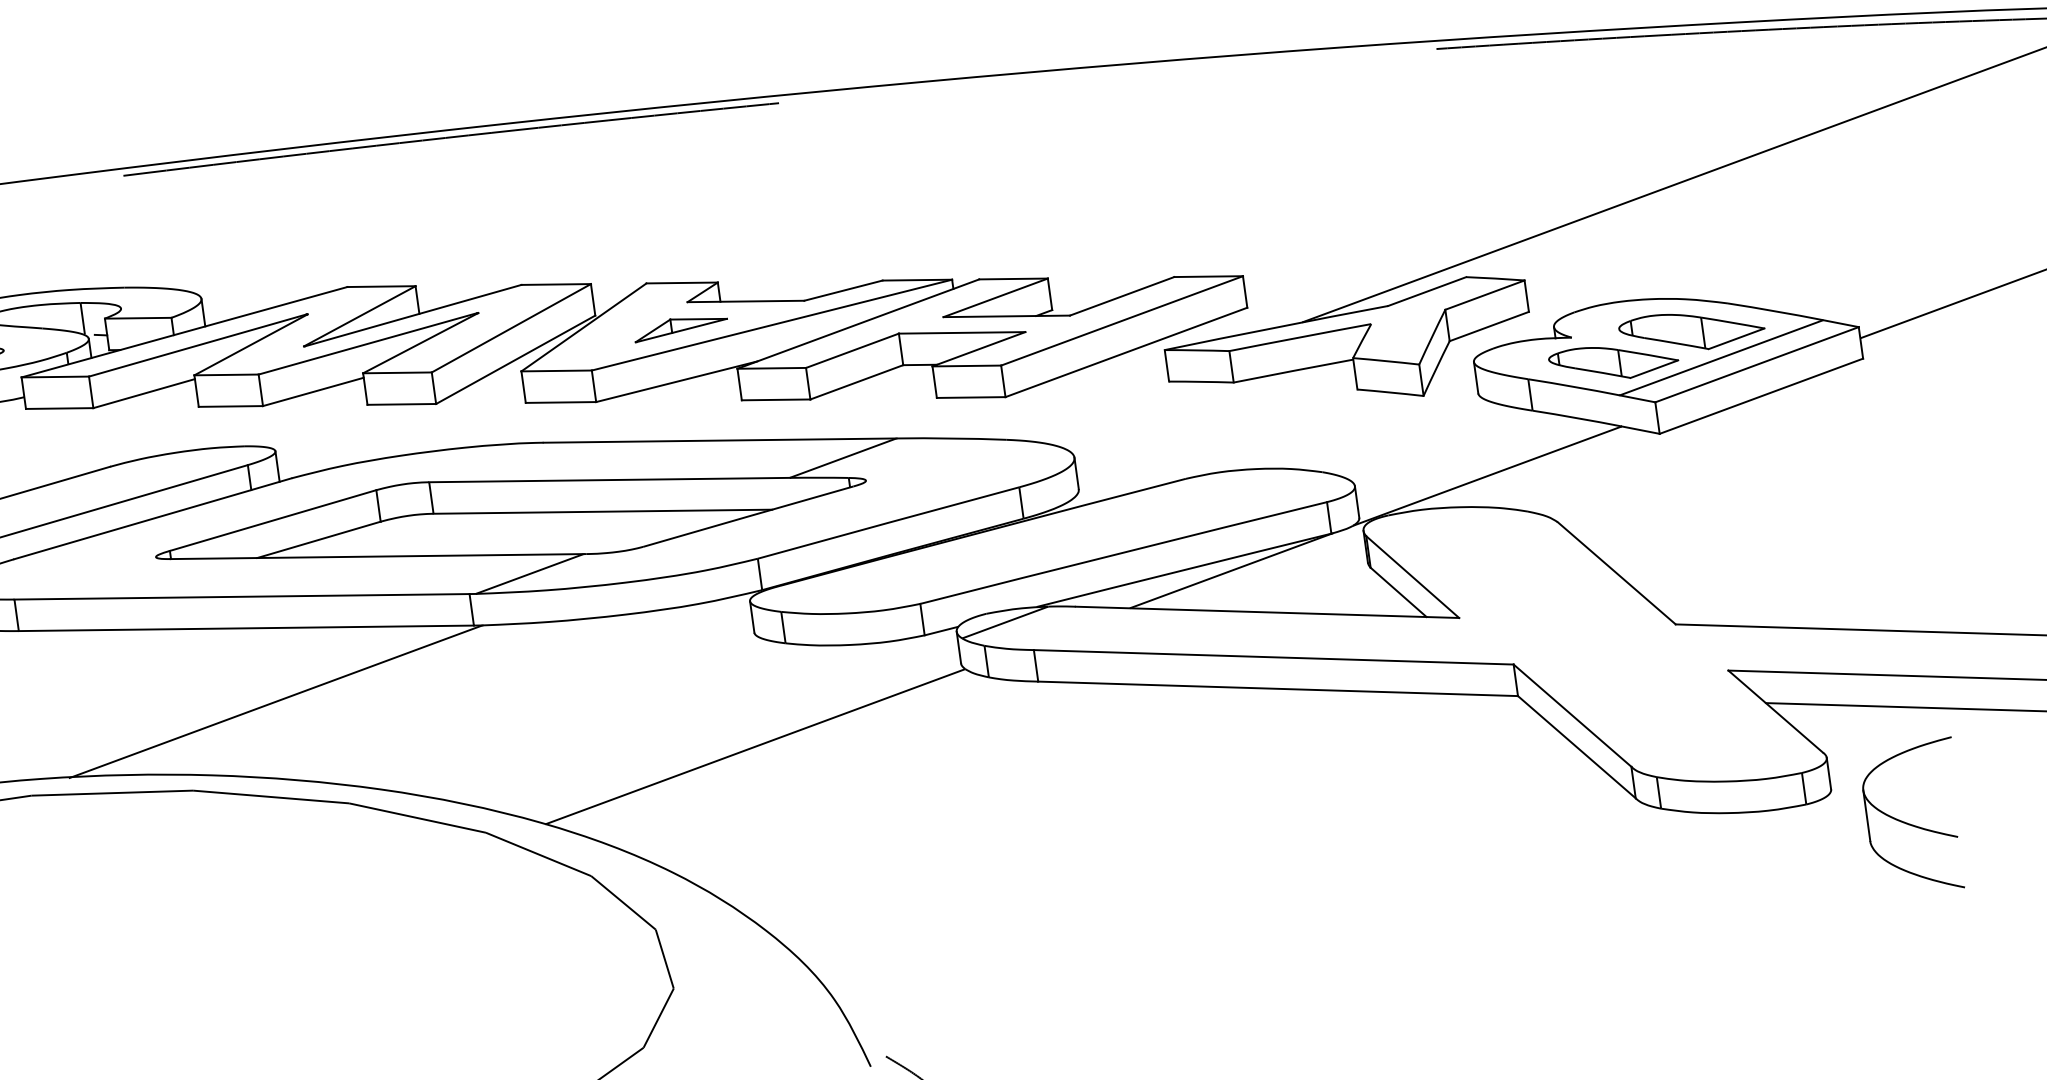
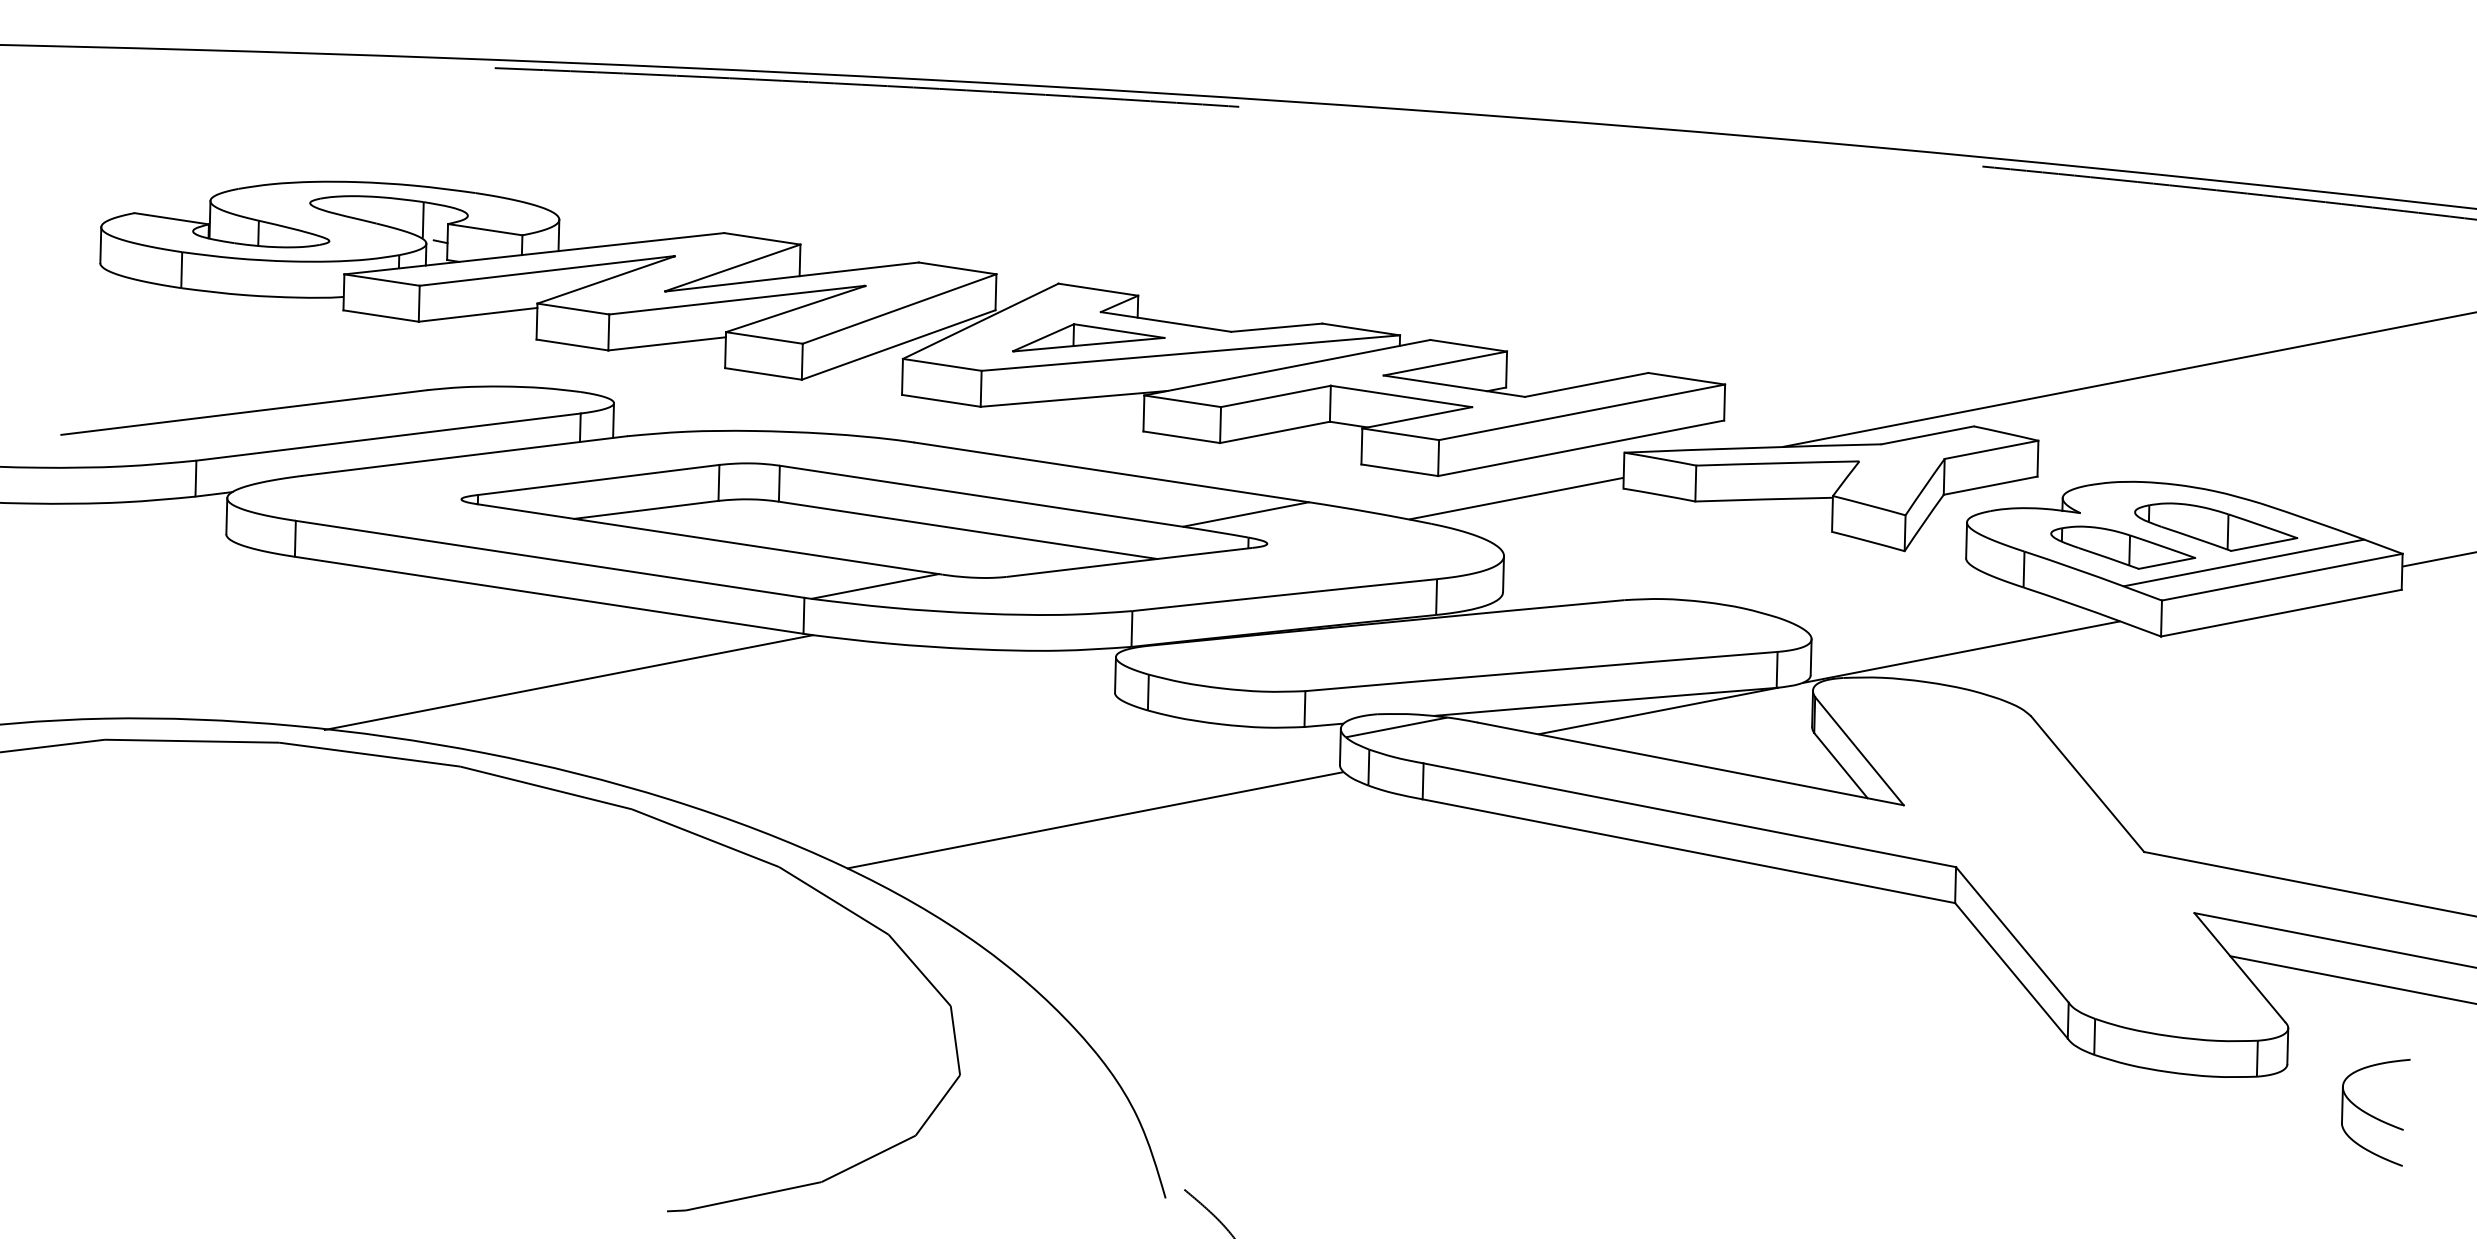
part: (680, 326) -> (1088, 337), size x1.43
line: (1077, 405) -> (1516, 498), added
part: (1914, 818) -> (2375, 1112), size x0.62

